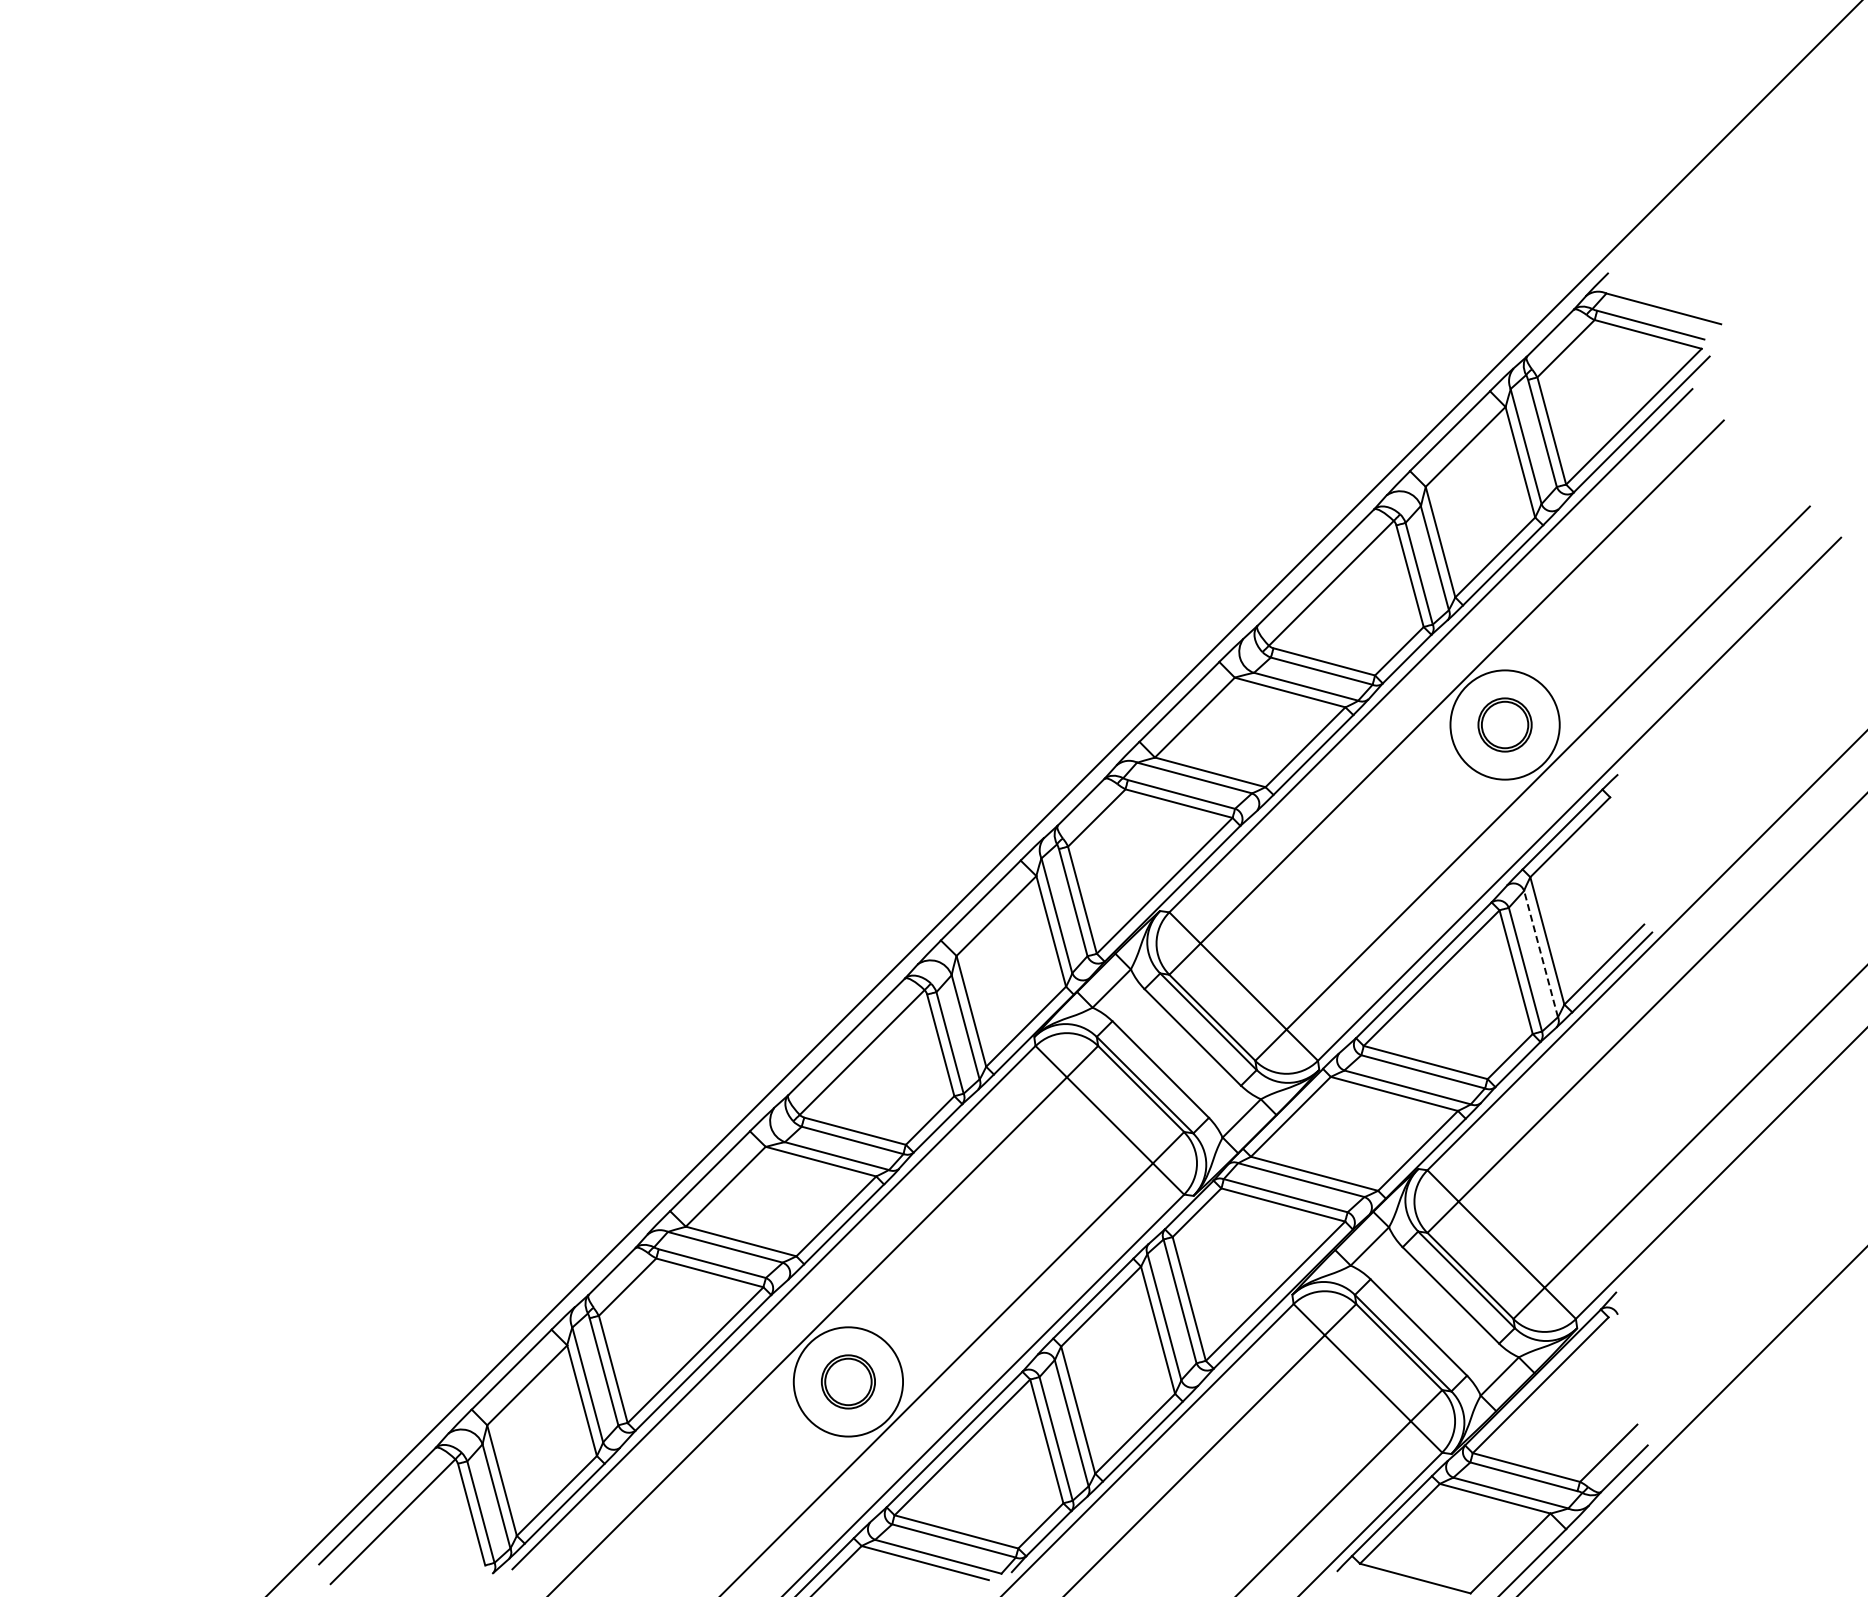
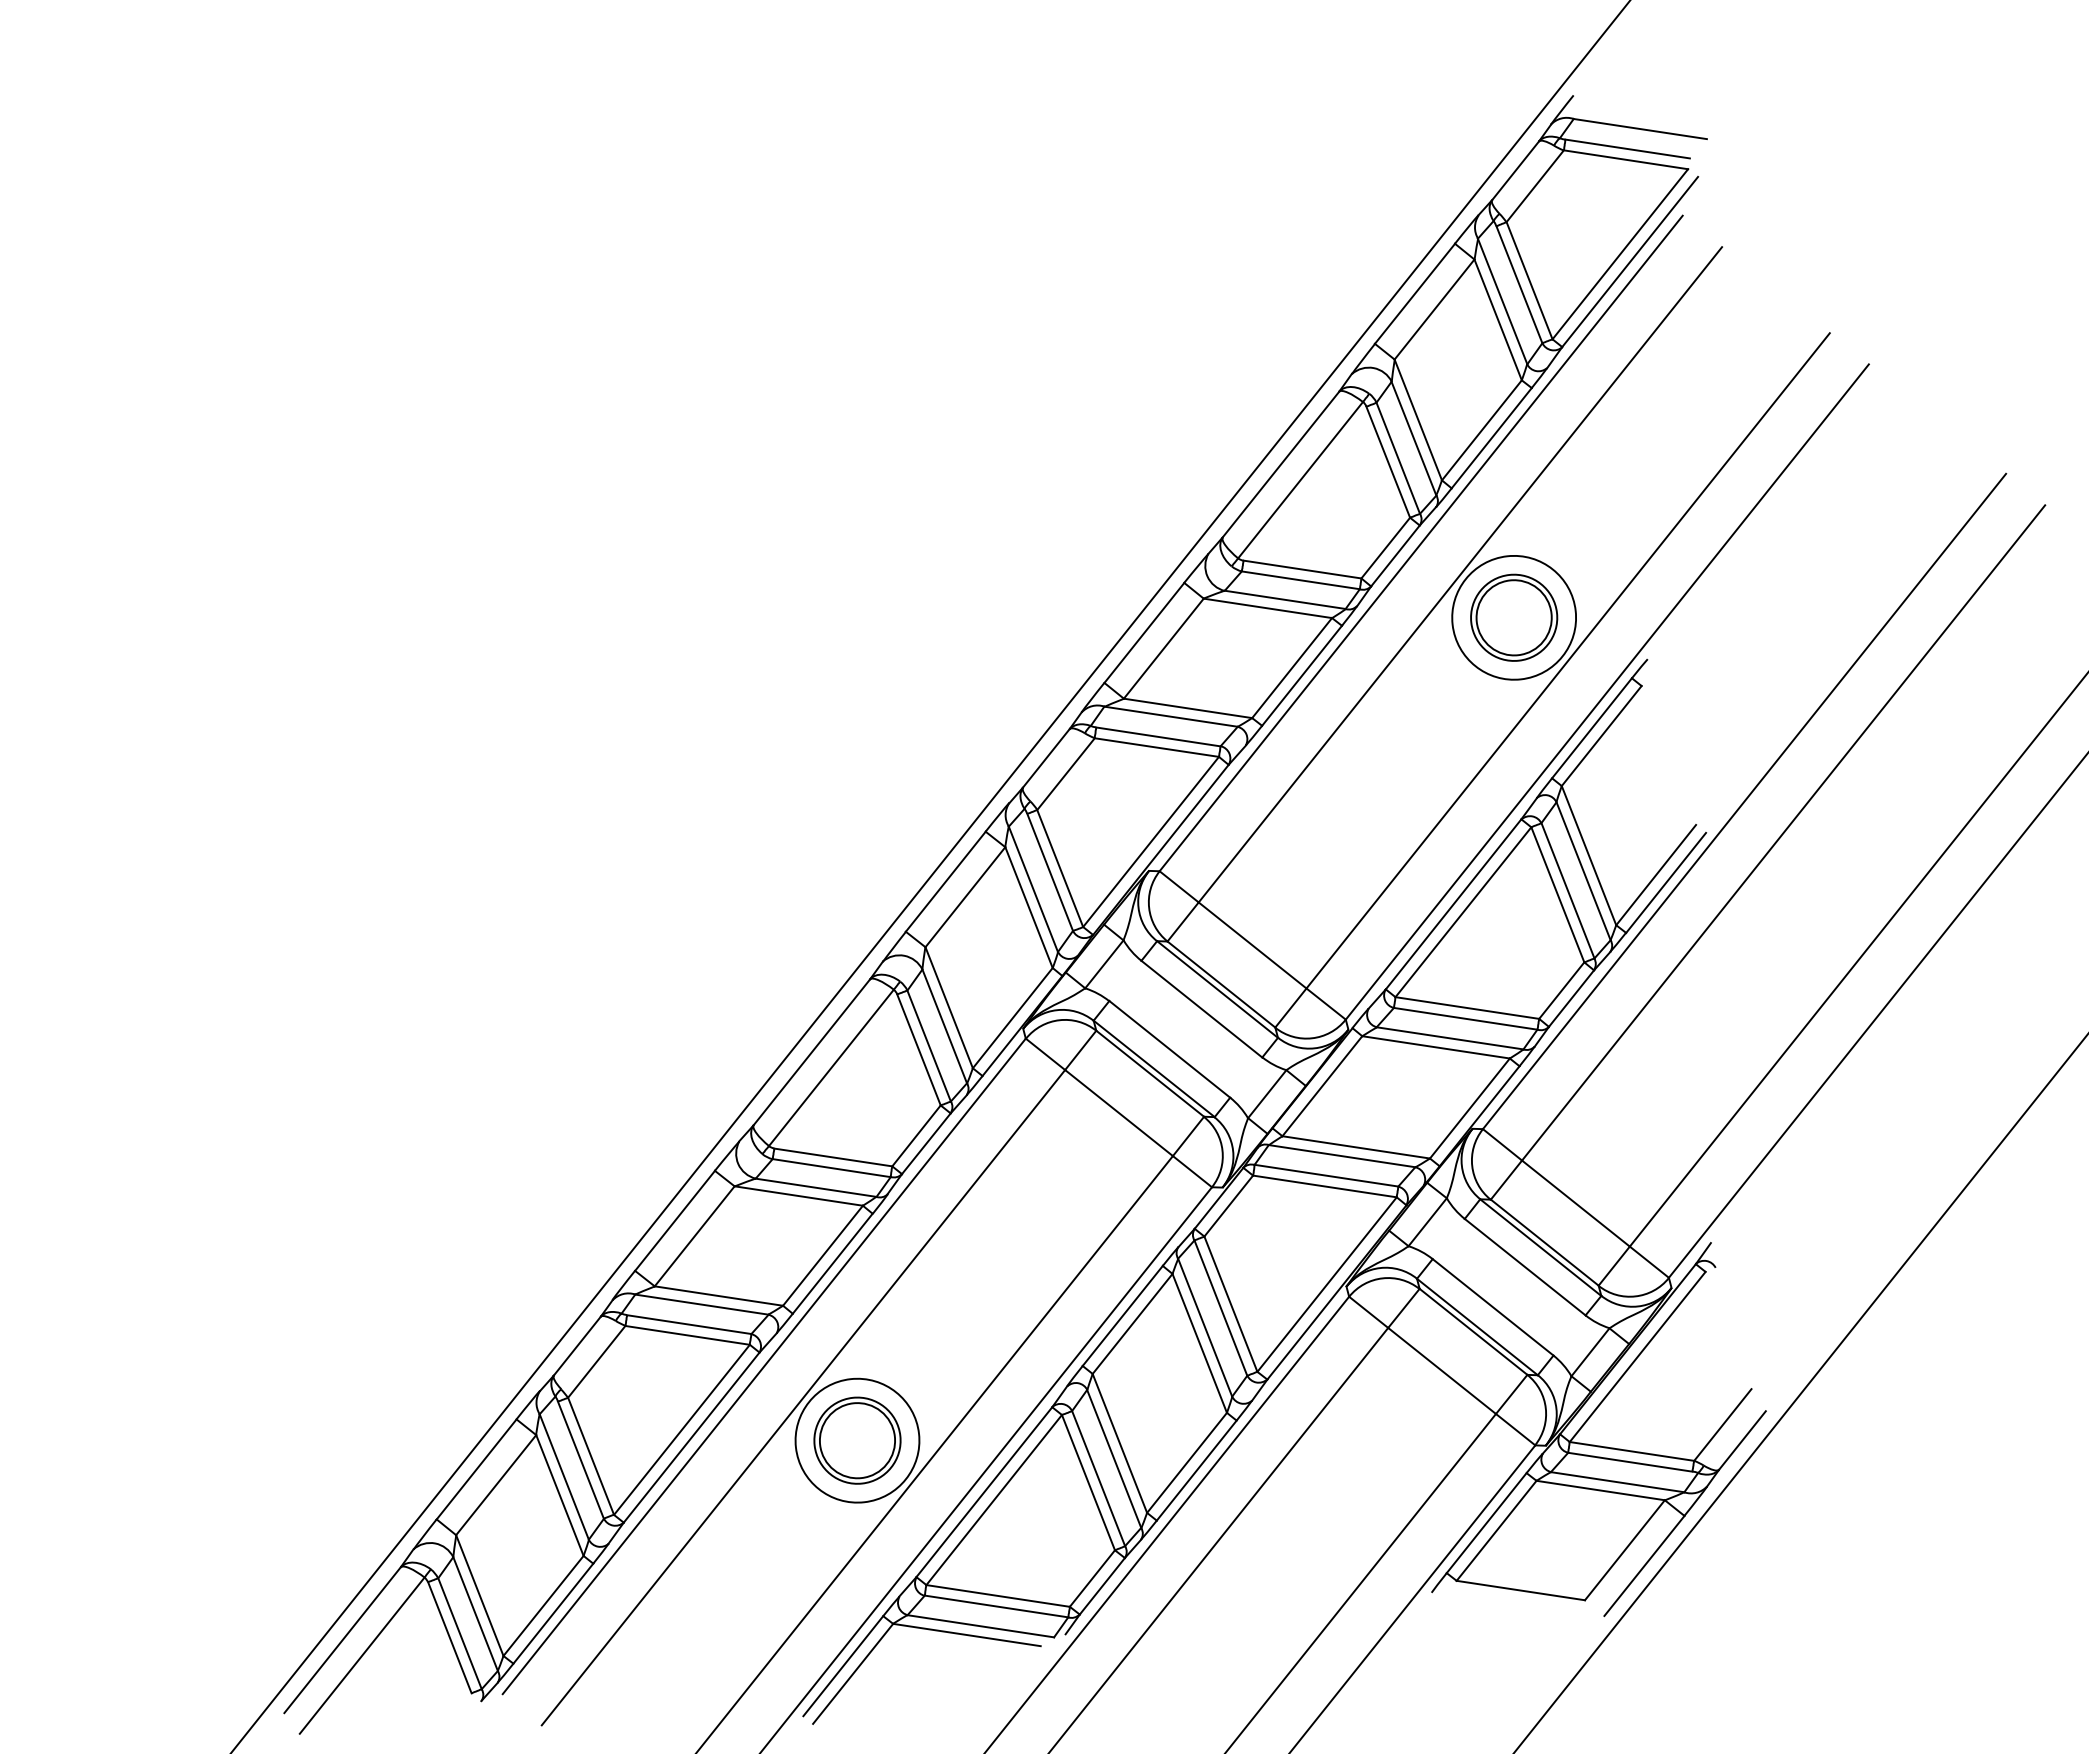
part: (1504, 724) -> (1513, 617), size x1.43
line: (1540, 953) -> (1582, 870), dashed -> solid
part: (848, 1381) -> (857, 1440), size x1.43

